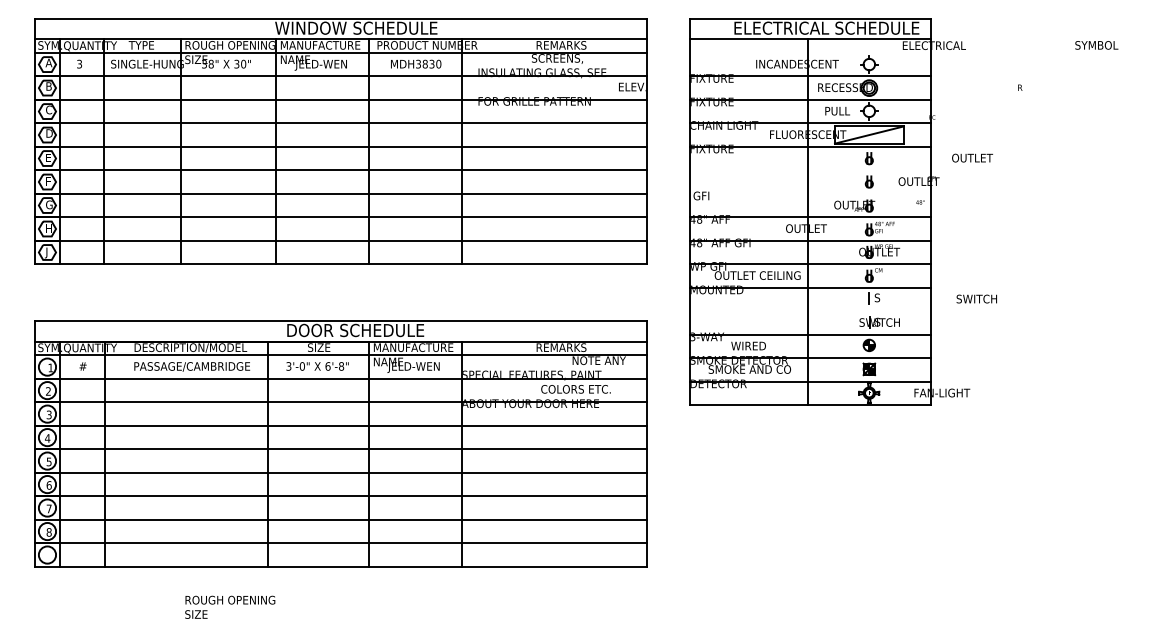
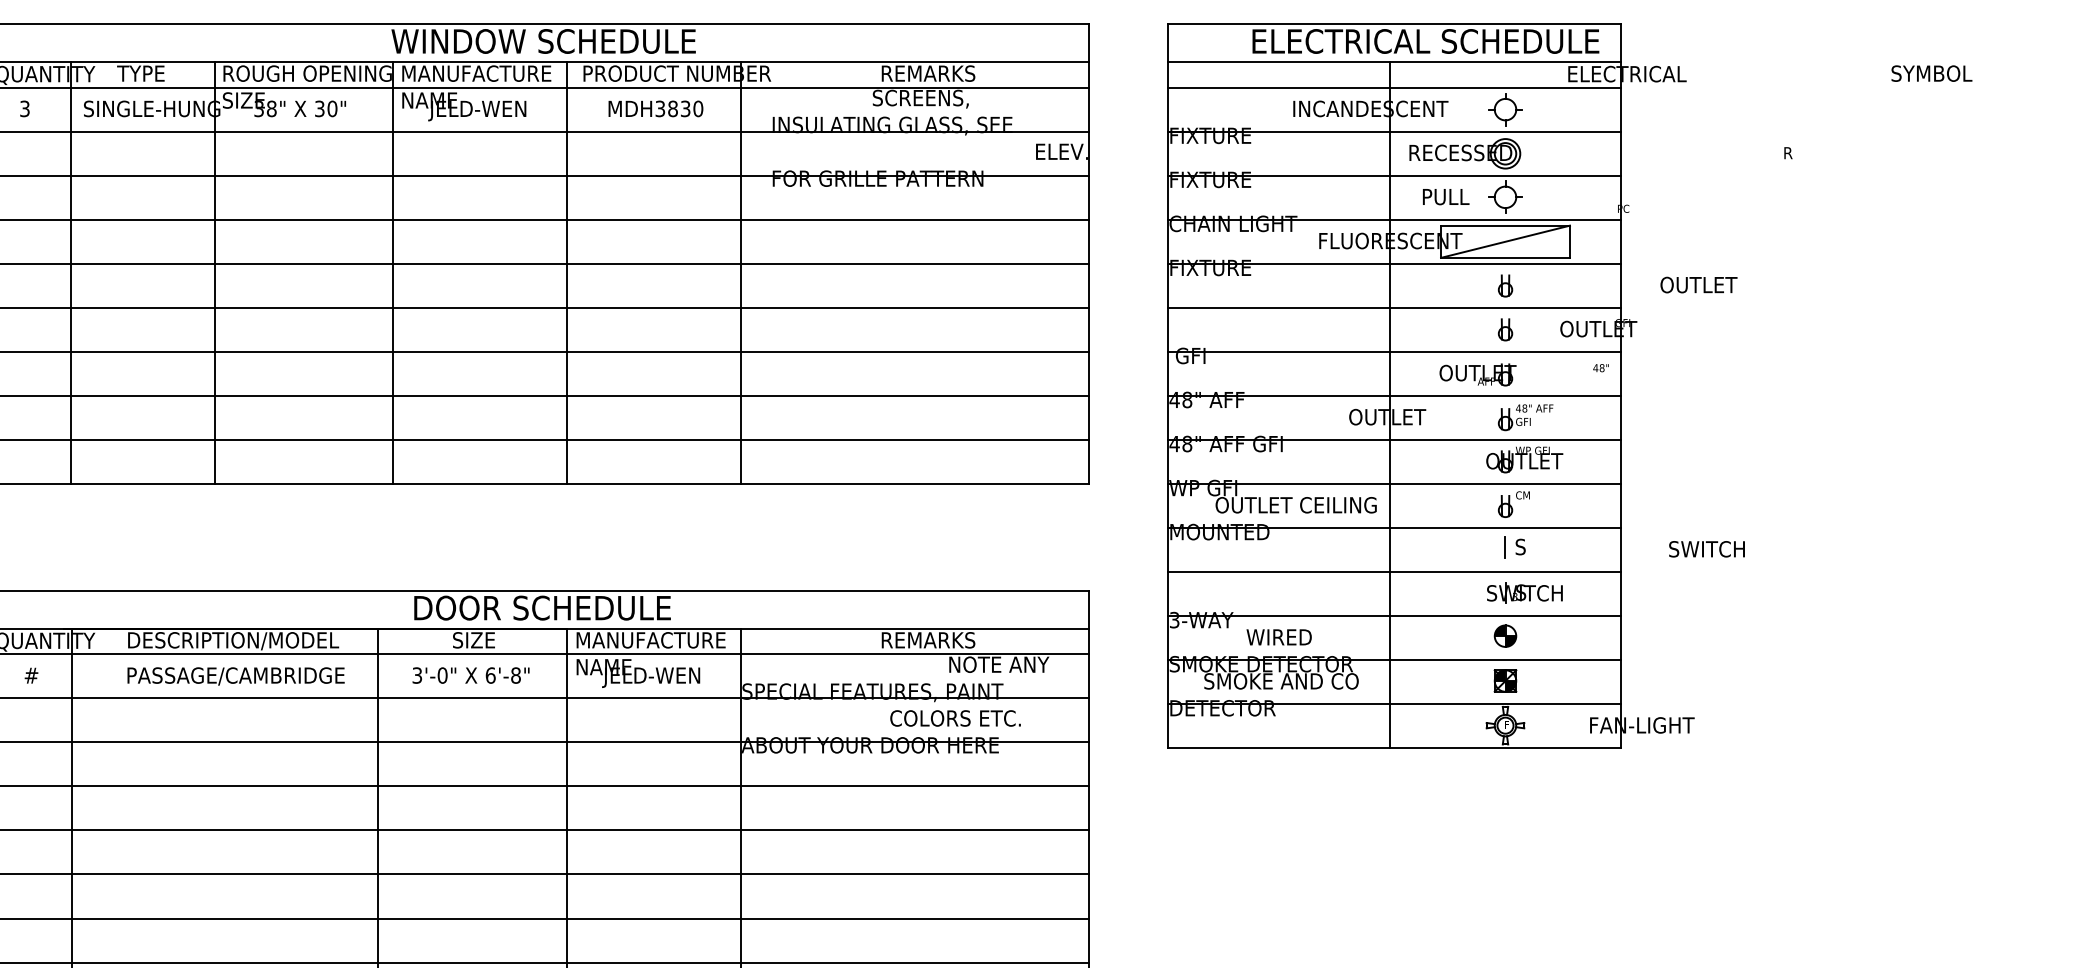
line: (810, 52) -> (1395, 86), added
line: (810, 170) -> (1395, 308), added
line: (810, 193) -> (1395, 351), added
line: (810, 311) -> (1395, 572), added

